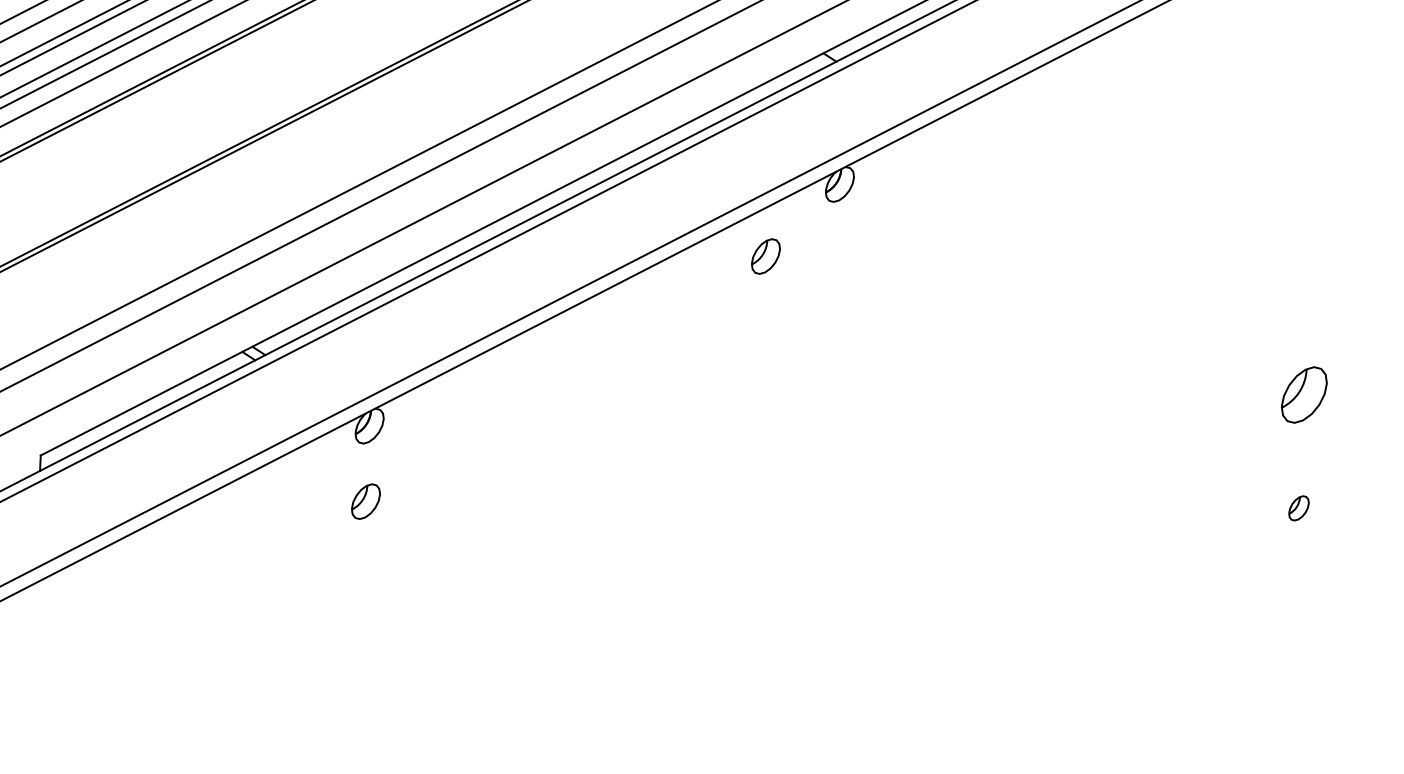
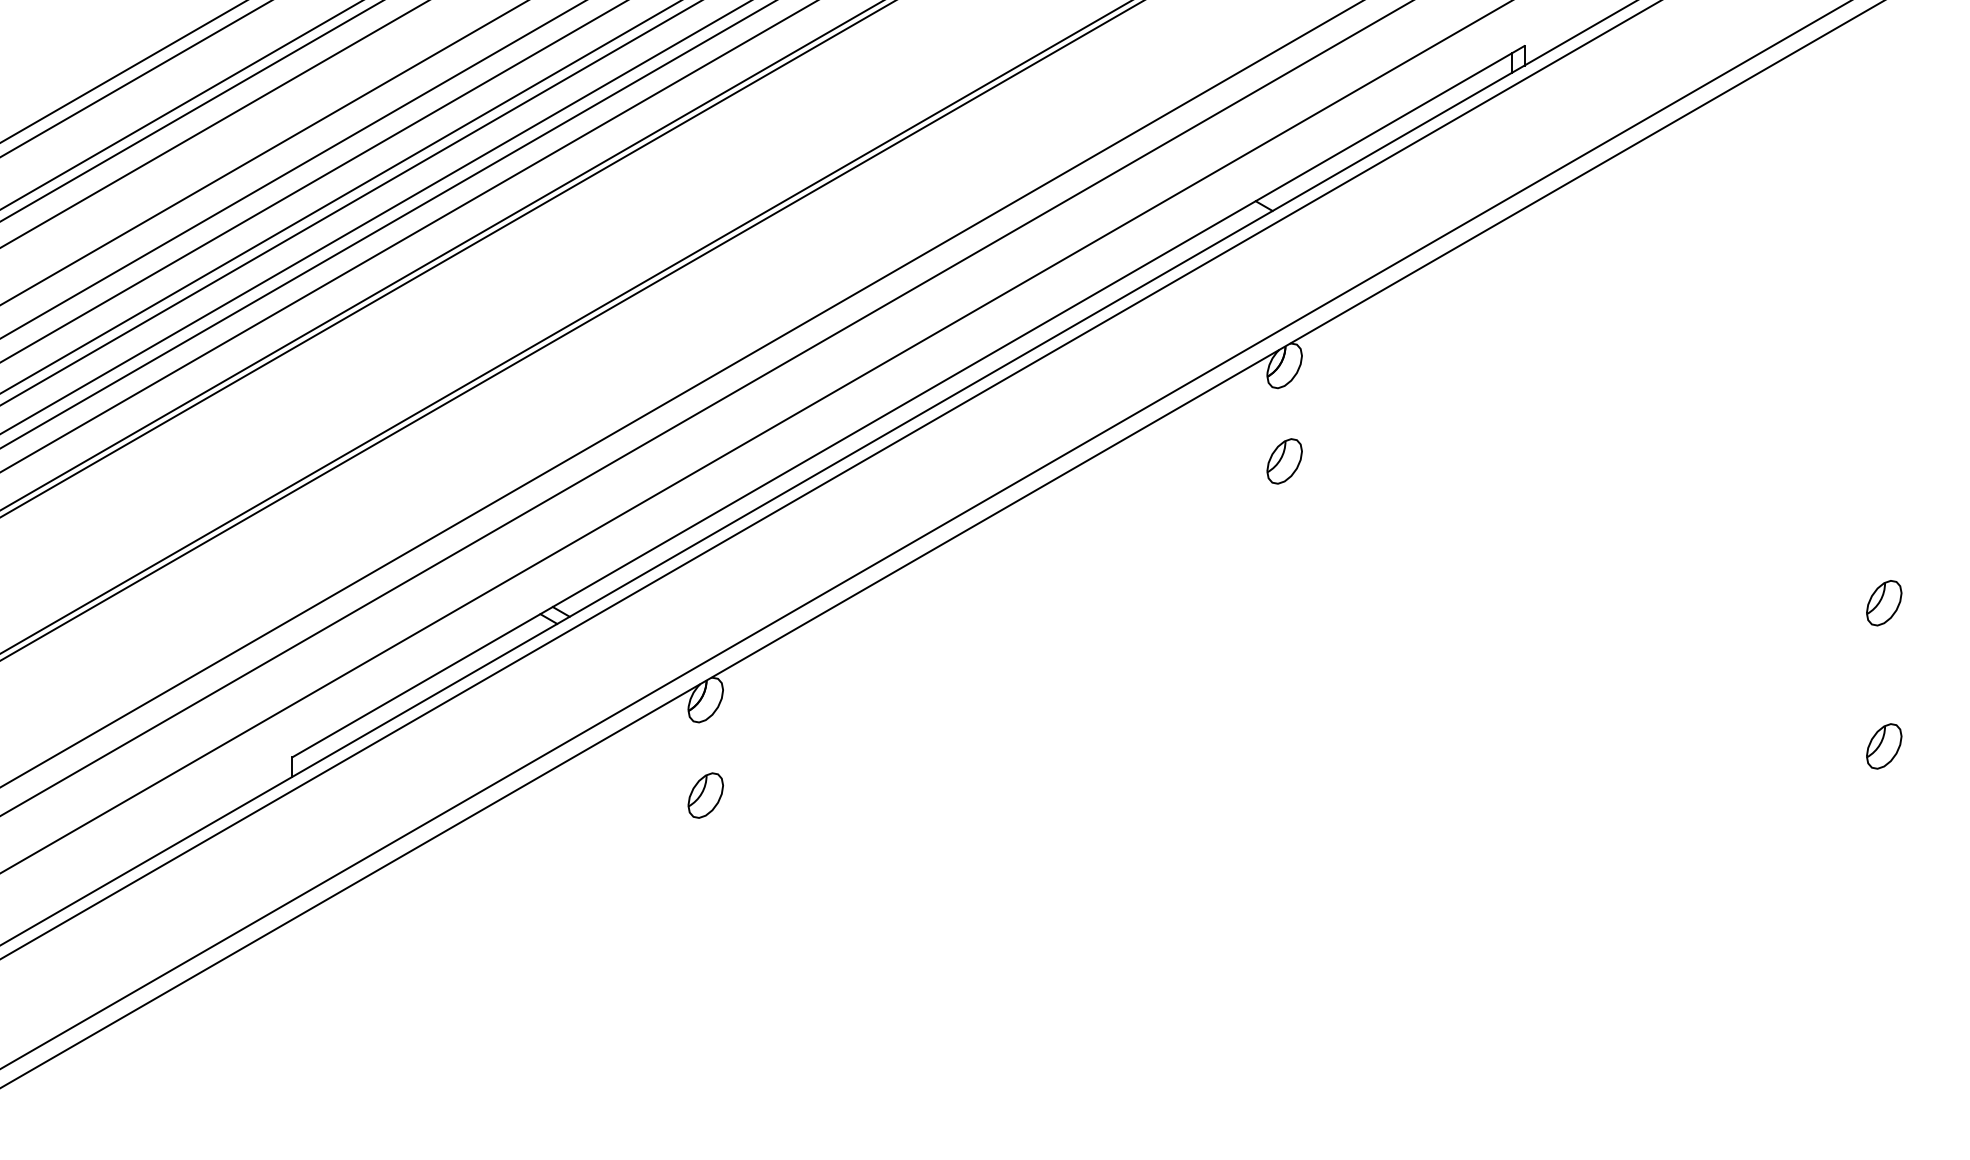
part: (765, 256) -> (1284, 461), moved
part: (1304, 395) -> (1884, 603), size x0.62
part: (1299, 508) -> (1884, 746), size x1.43

